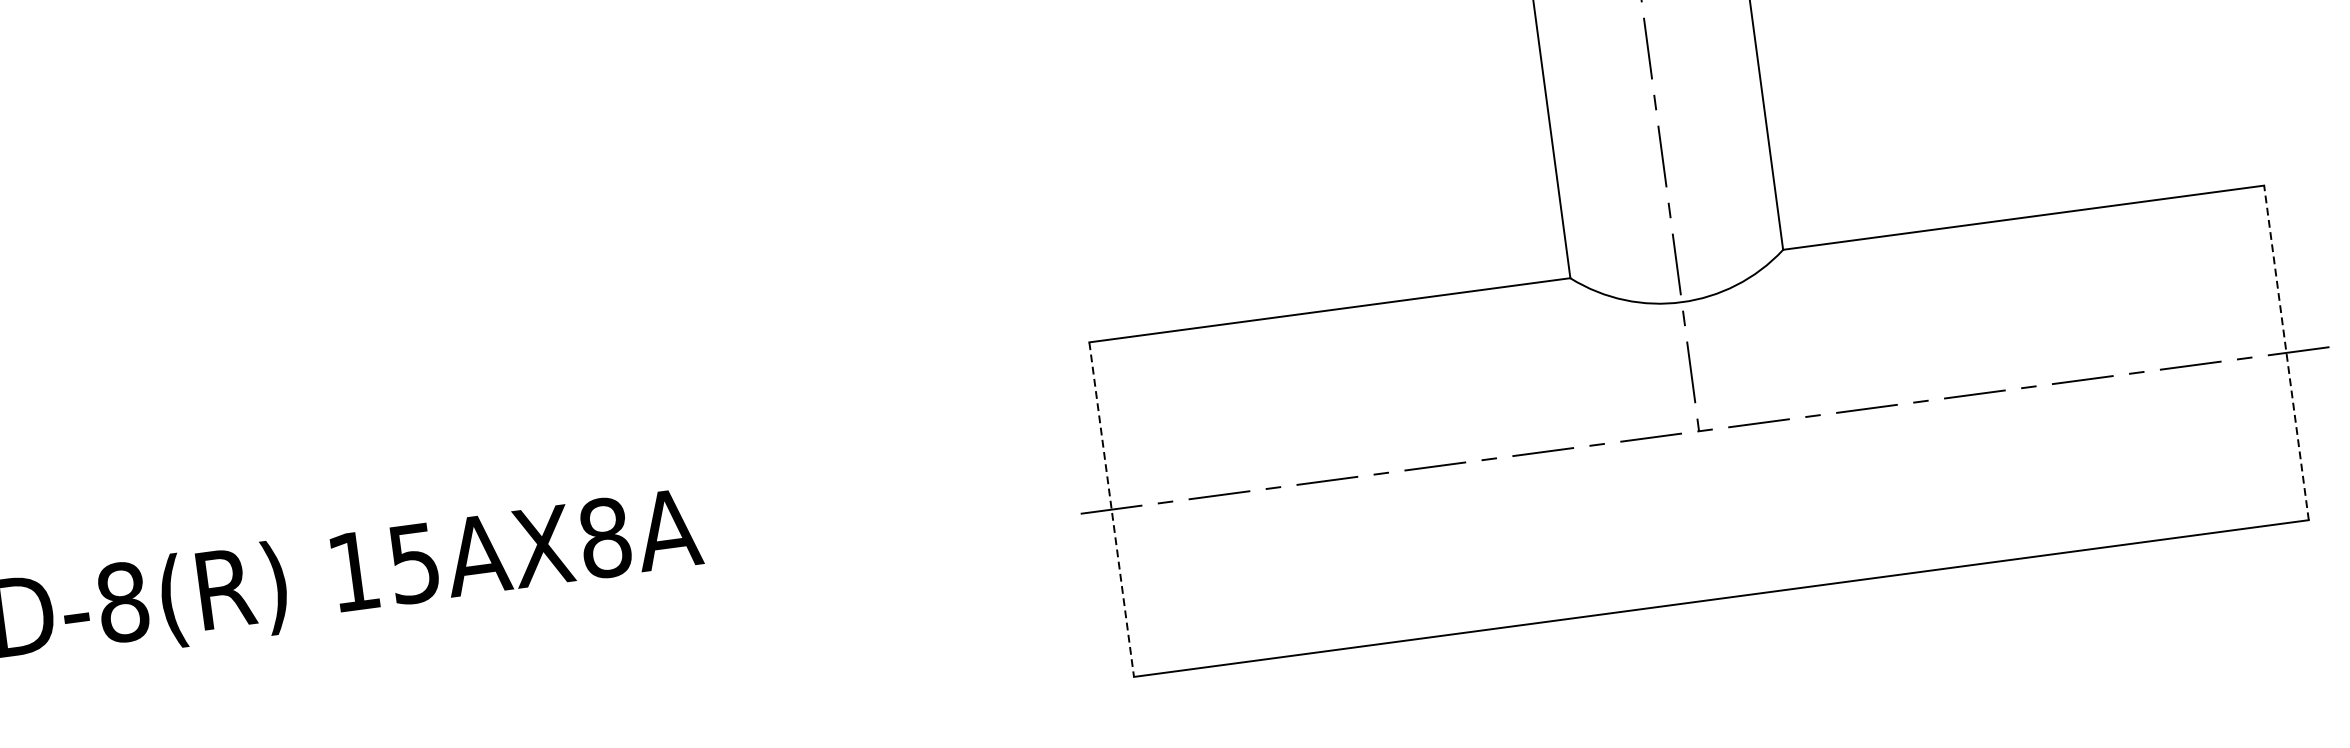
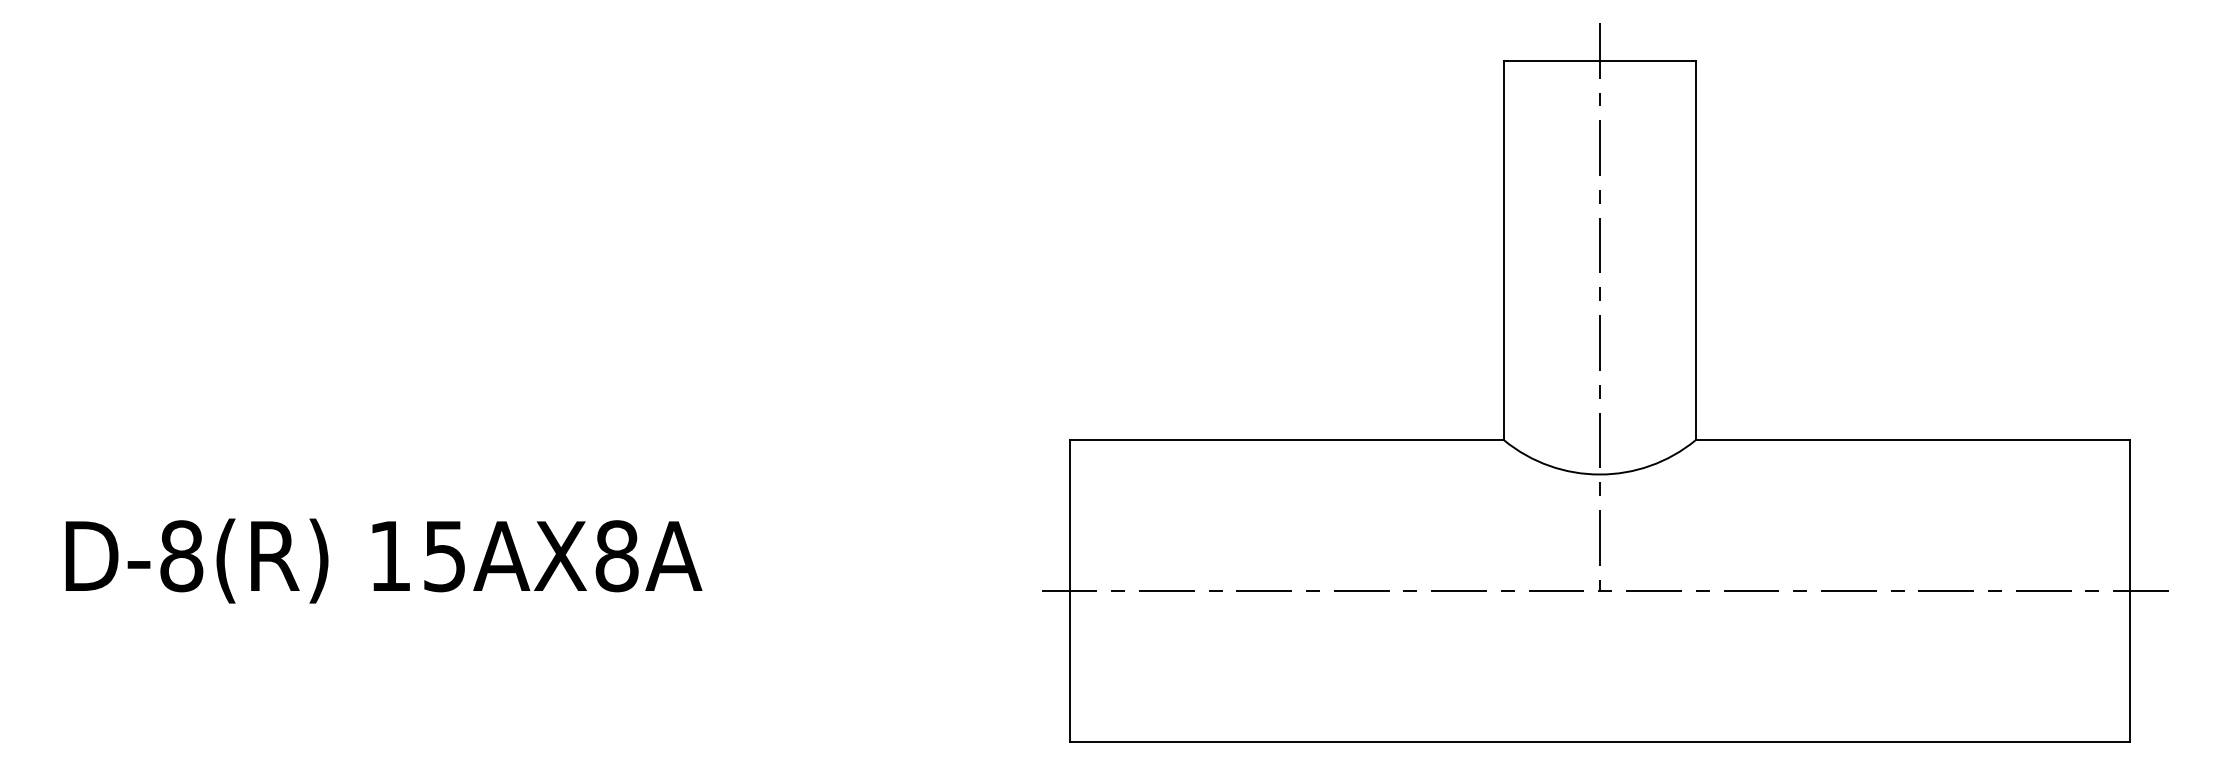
line: (2287, 353) -> (2130, 591), dashed -> solid
line: (1111, 510) -> (1069, 591), dashed -> solid

